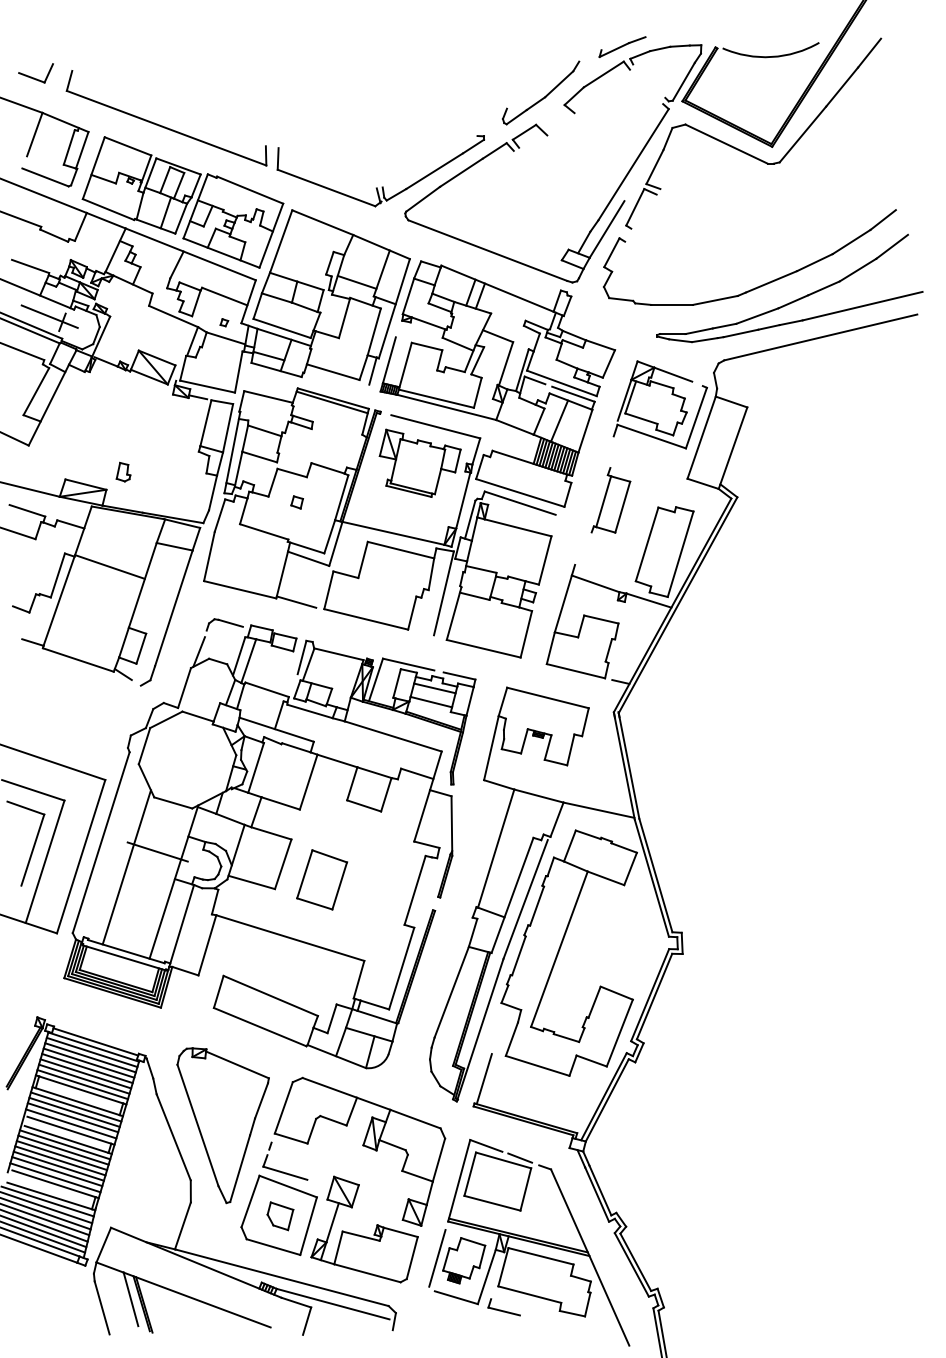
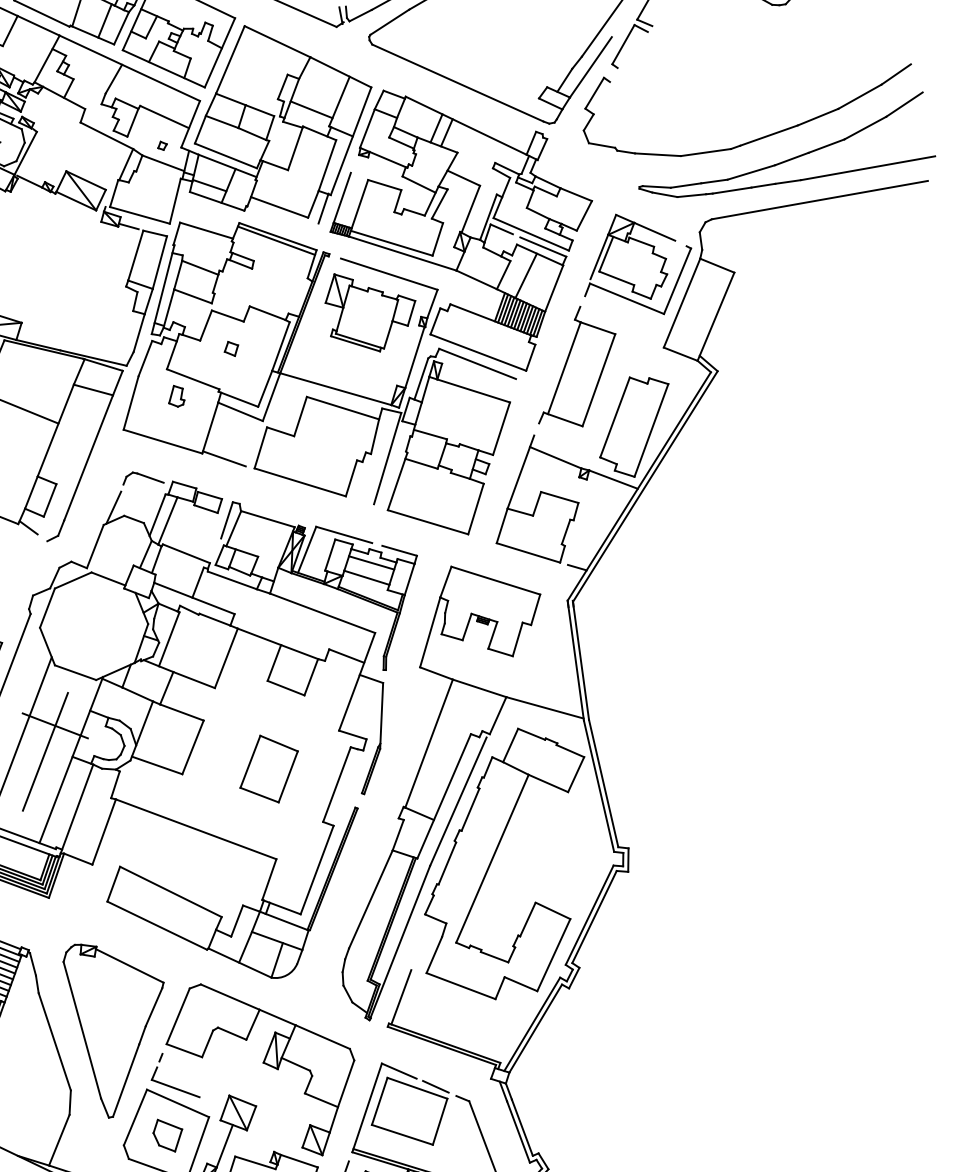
part: (123, 471) -> (177, 395), moved
part: (610, 500) -> (577, 366), size x1.67
line: (149, 875) -> (44, 751), added
part: (322, 879) -> (269, 768), moved

